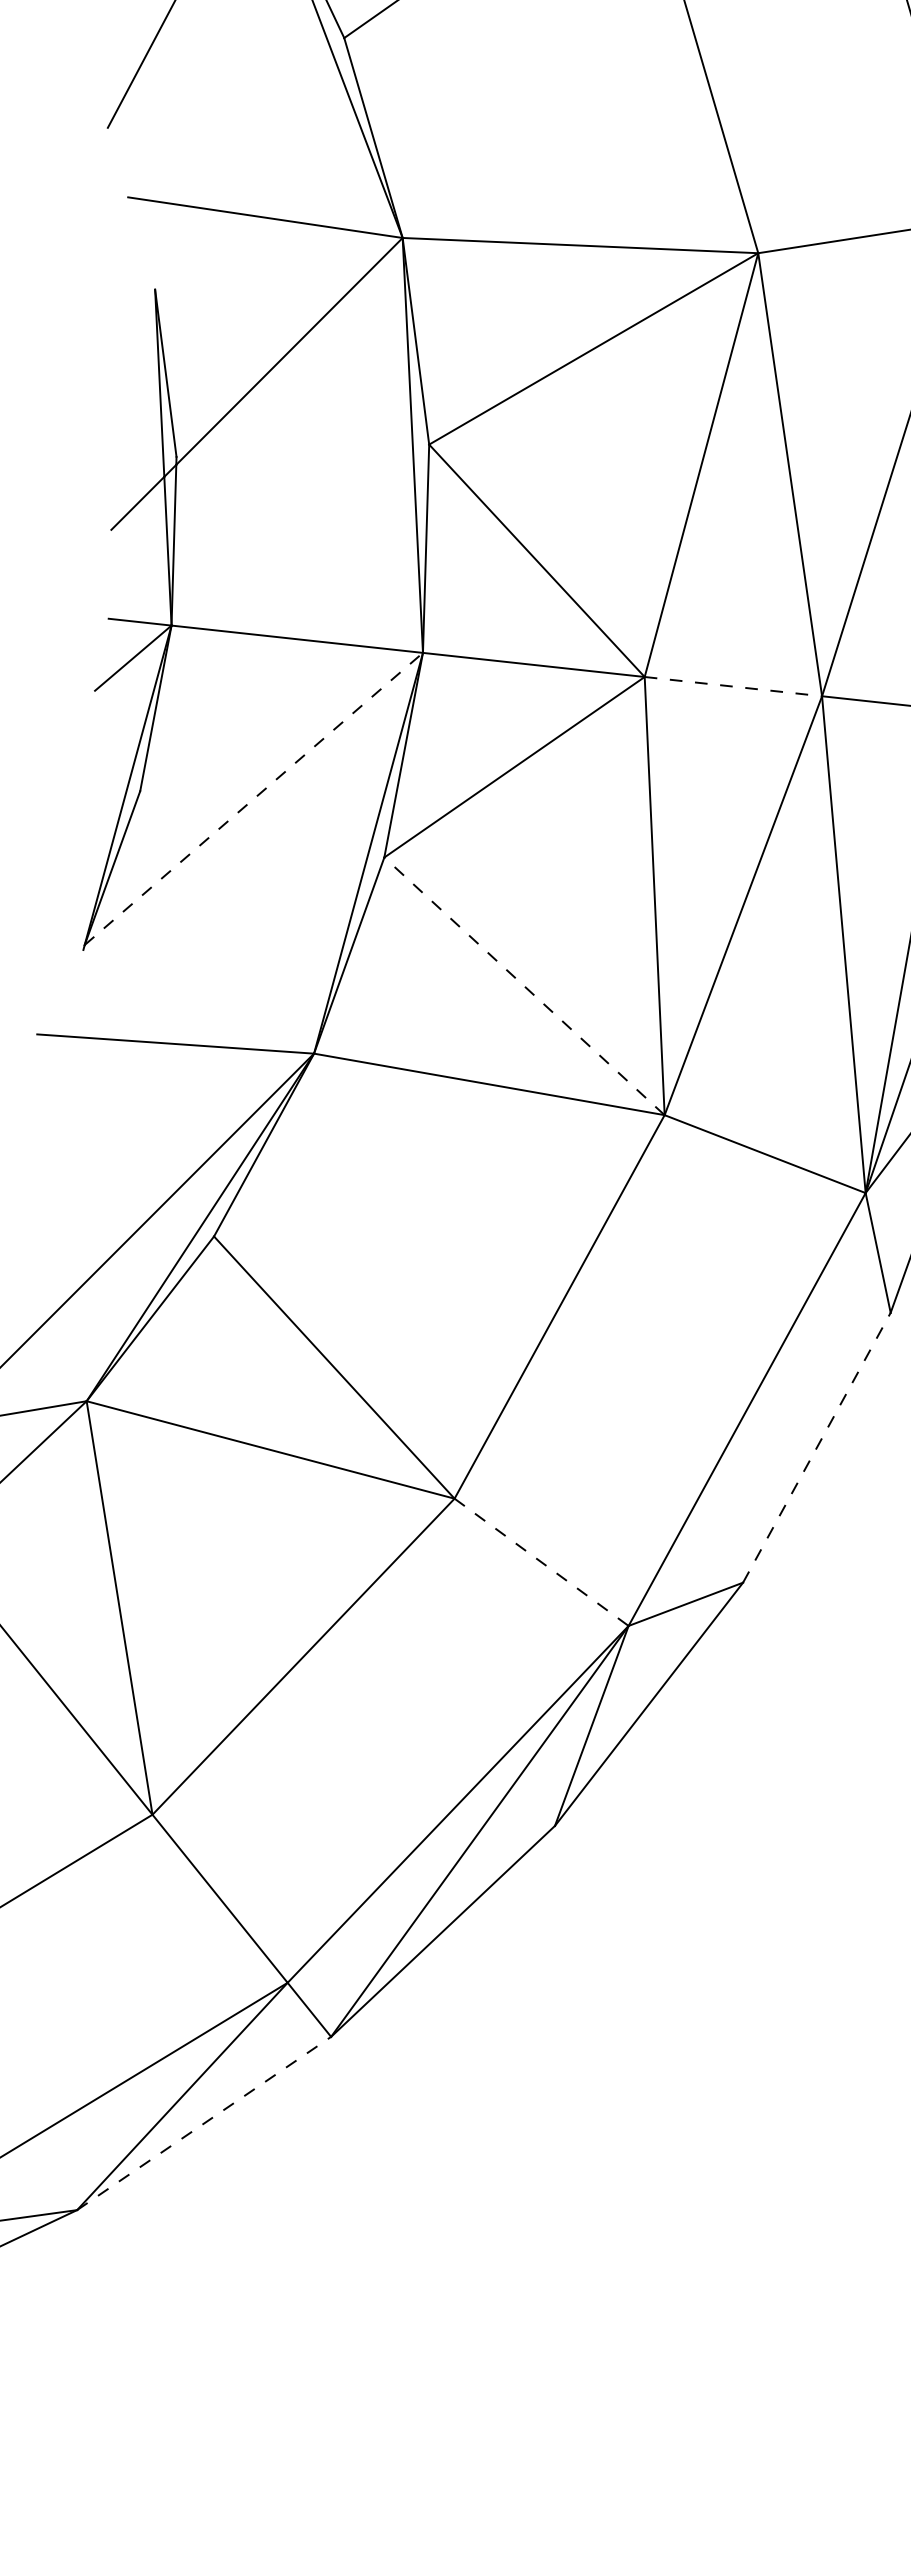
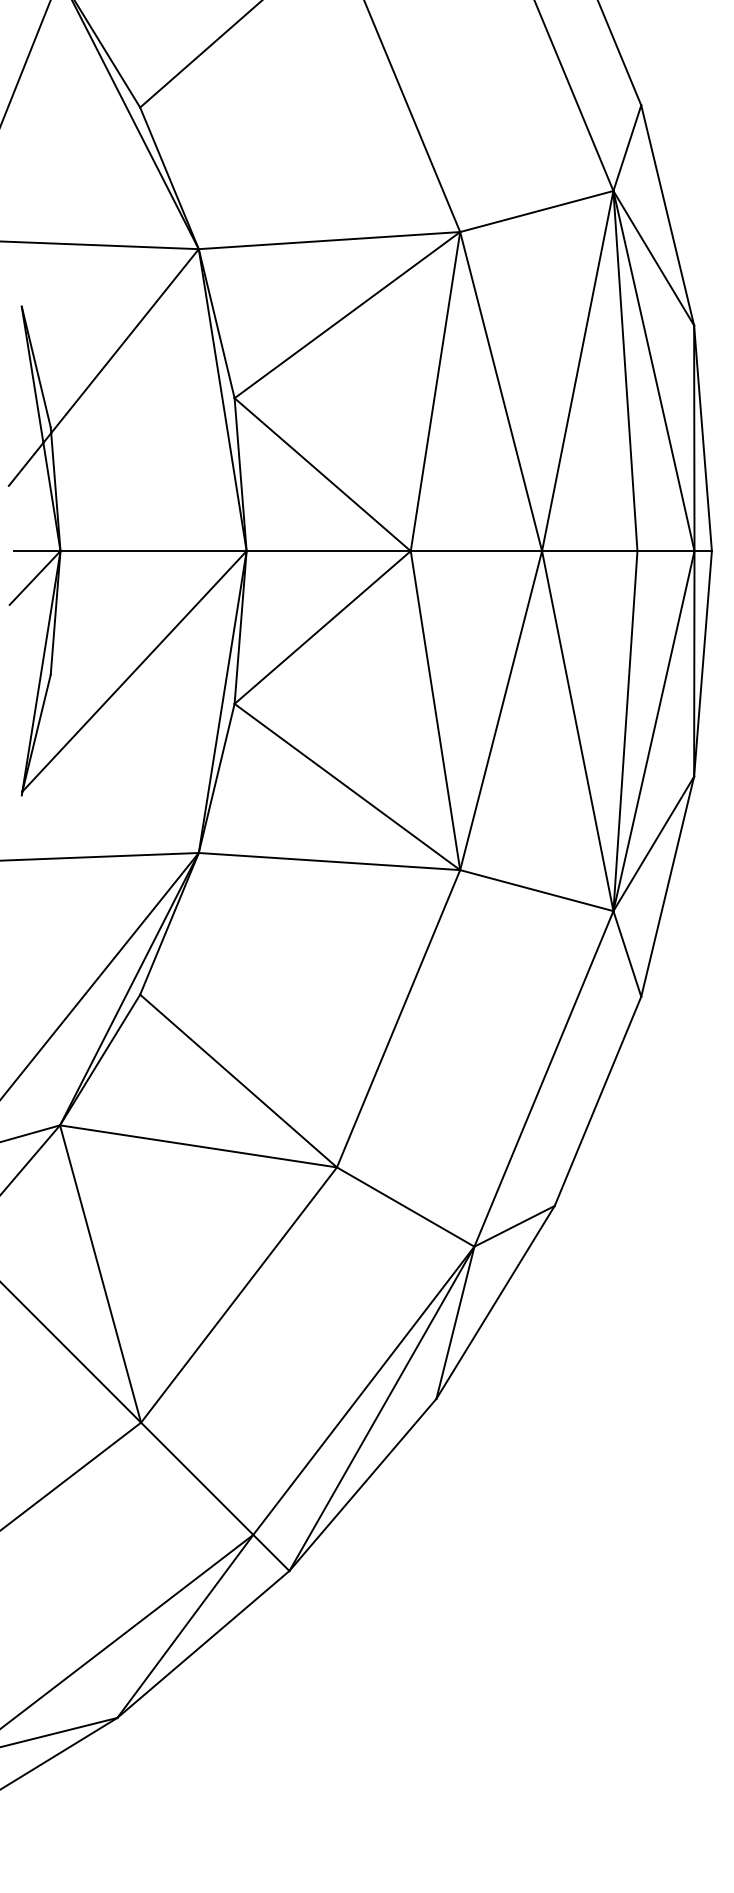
line: (733, 687) -> (476, 551), dashed -> solid
line: (253, 799) -> (134, 671), dashed -> solid
line: (524, 985) -> (347, 786), dashed -> solid
line: (817, 1446) -> (598, 1100), dashed -> solid
line: (542, 1563) -> (406, 1207), dashed -> solid
line: (204, 2123) -> (203, 1644), dashed -> solid

